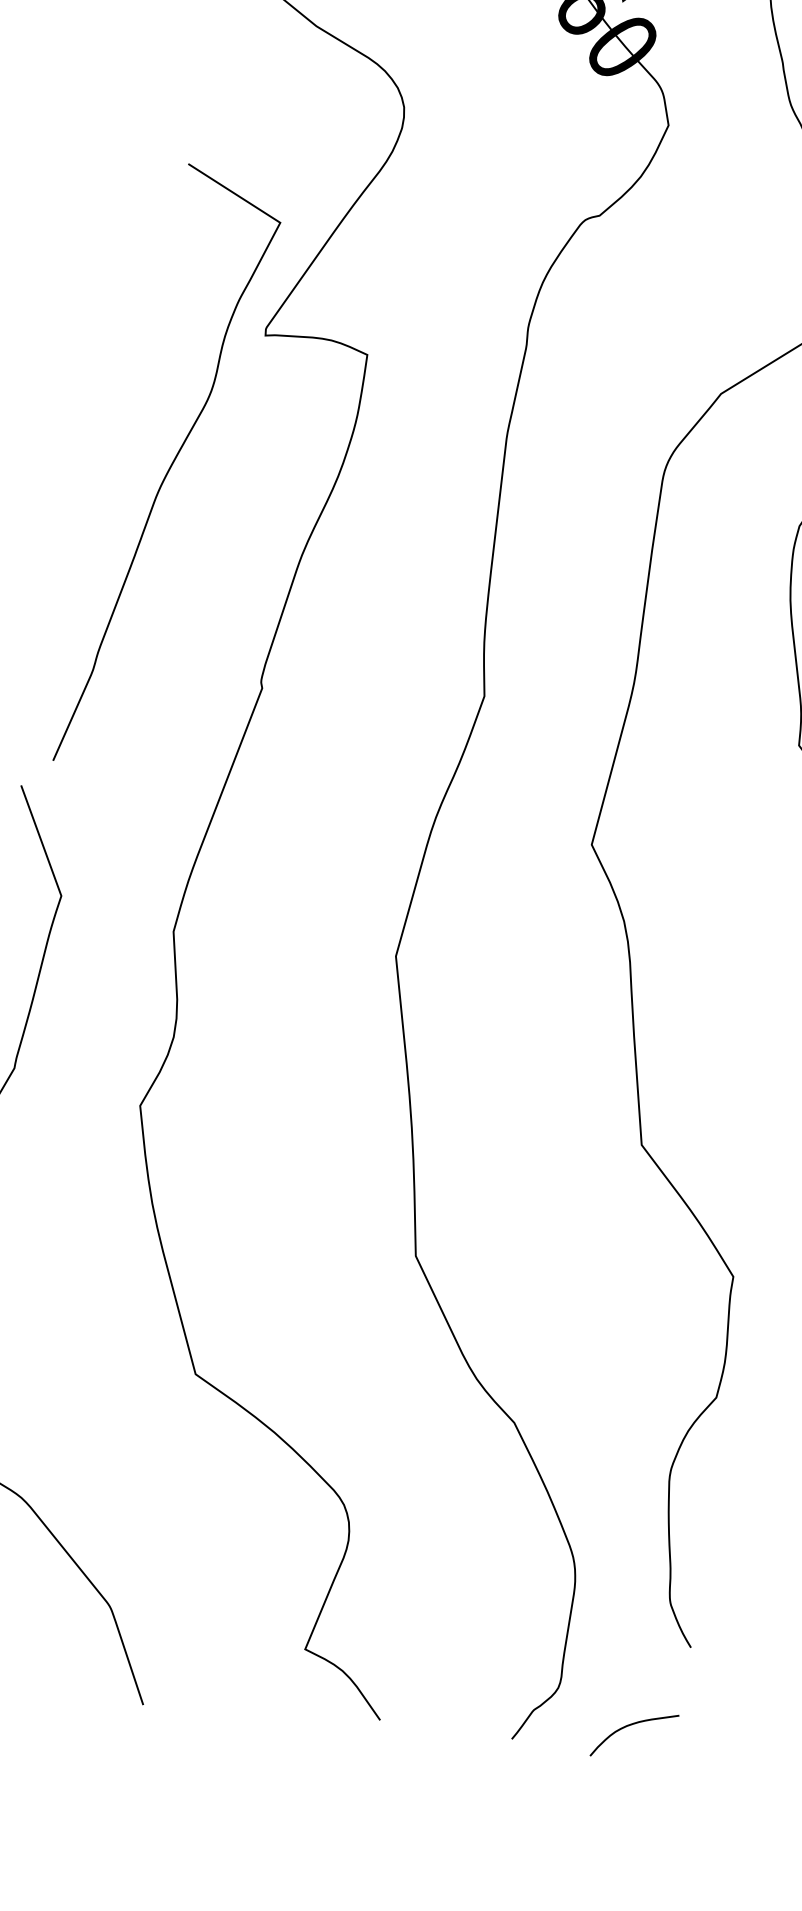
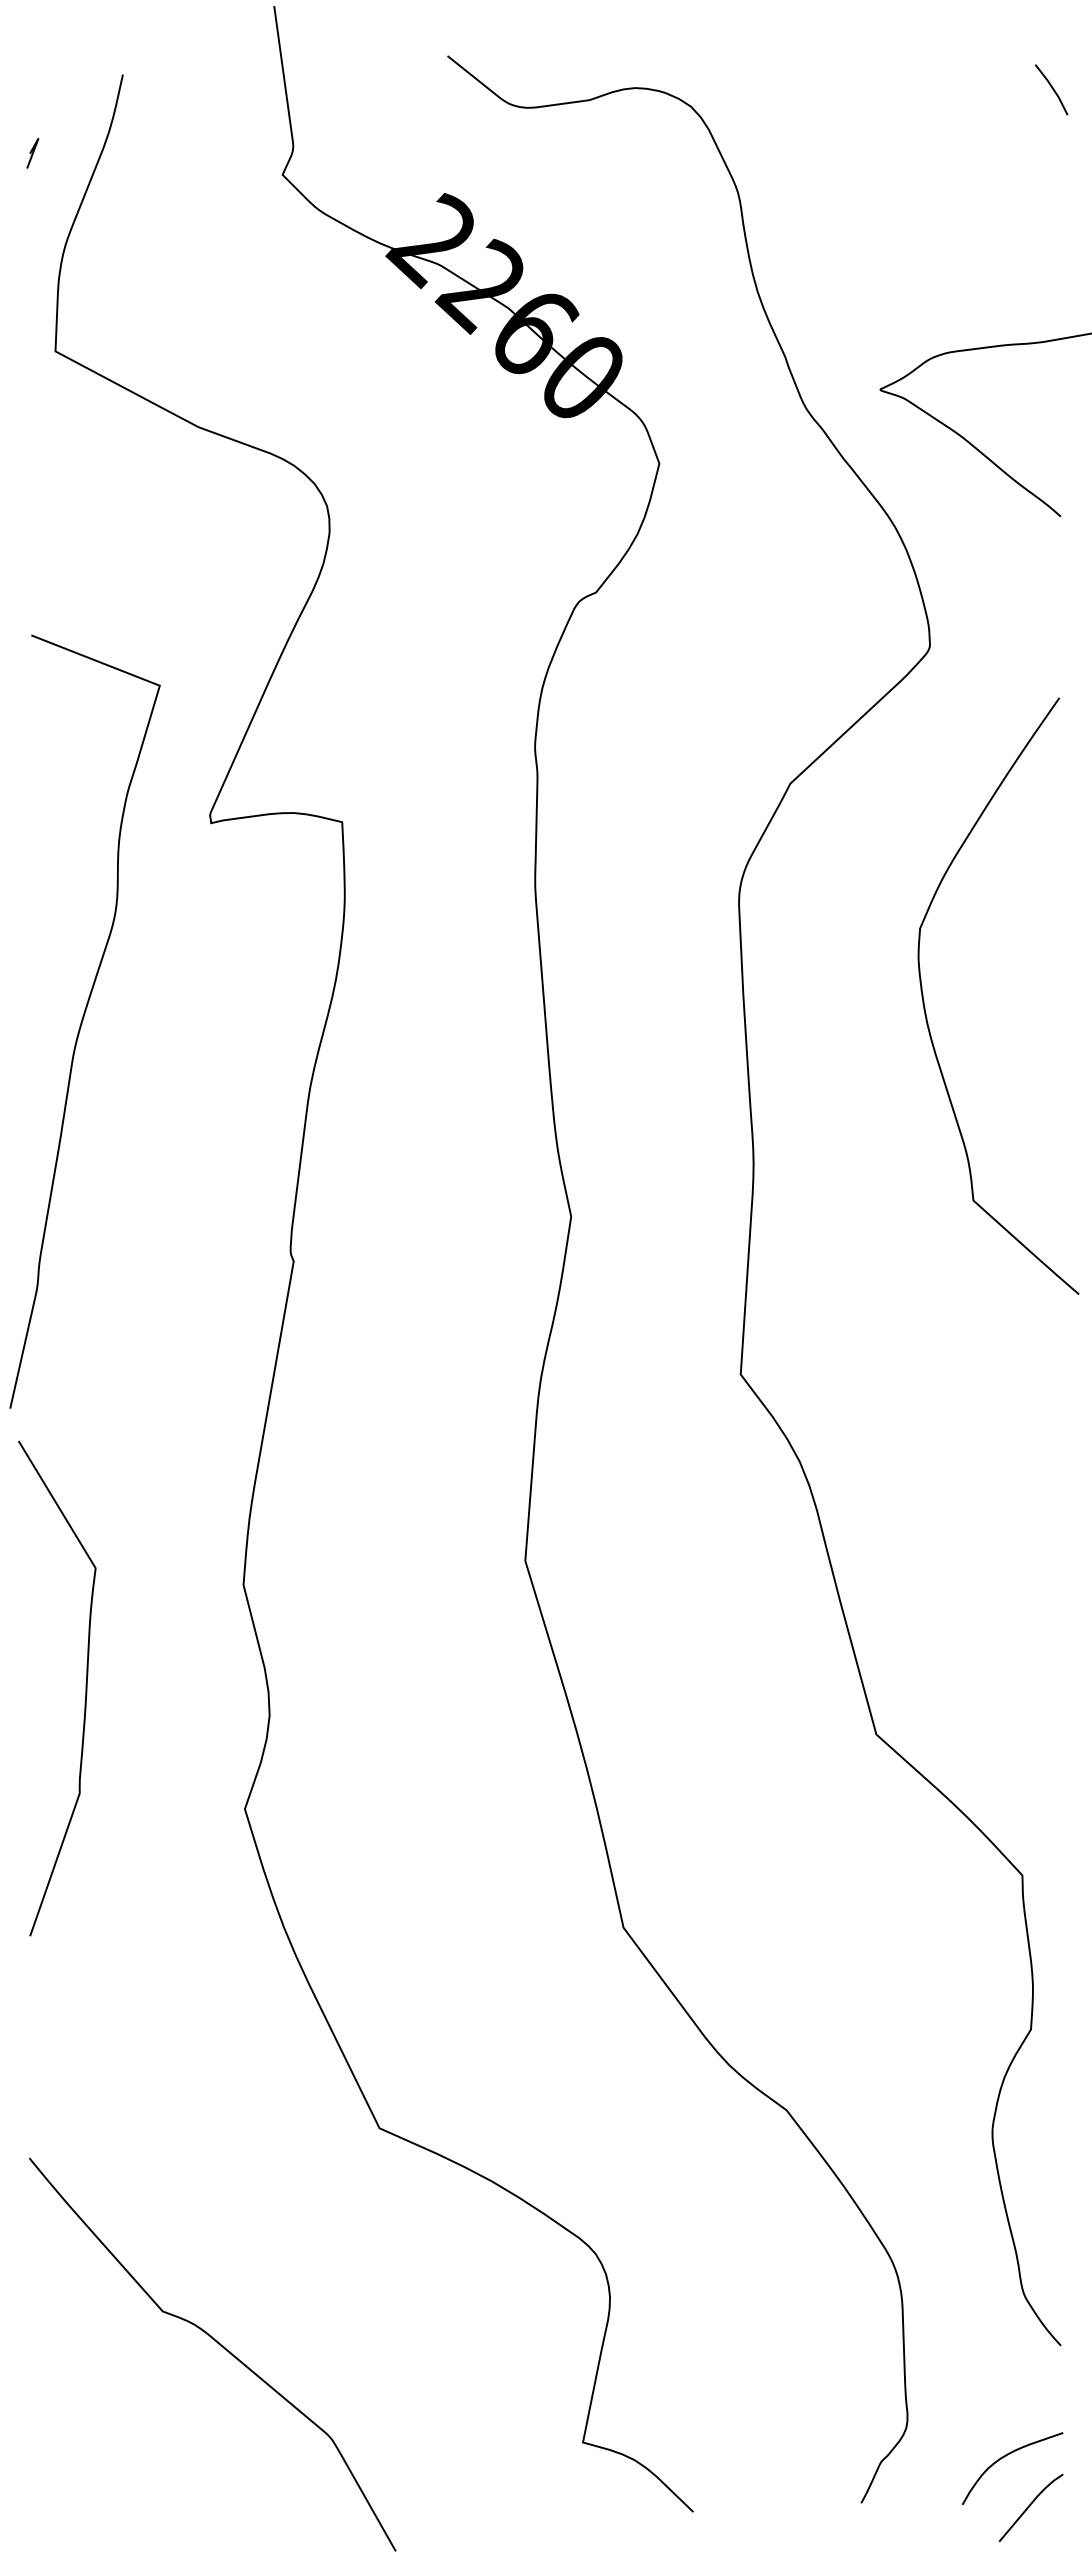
curve: (169, 470) -> (83, 1020), moved
line: (642, 1767) -> (1030, 2506), added

